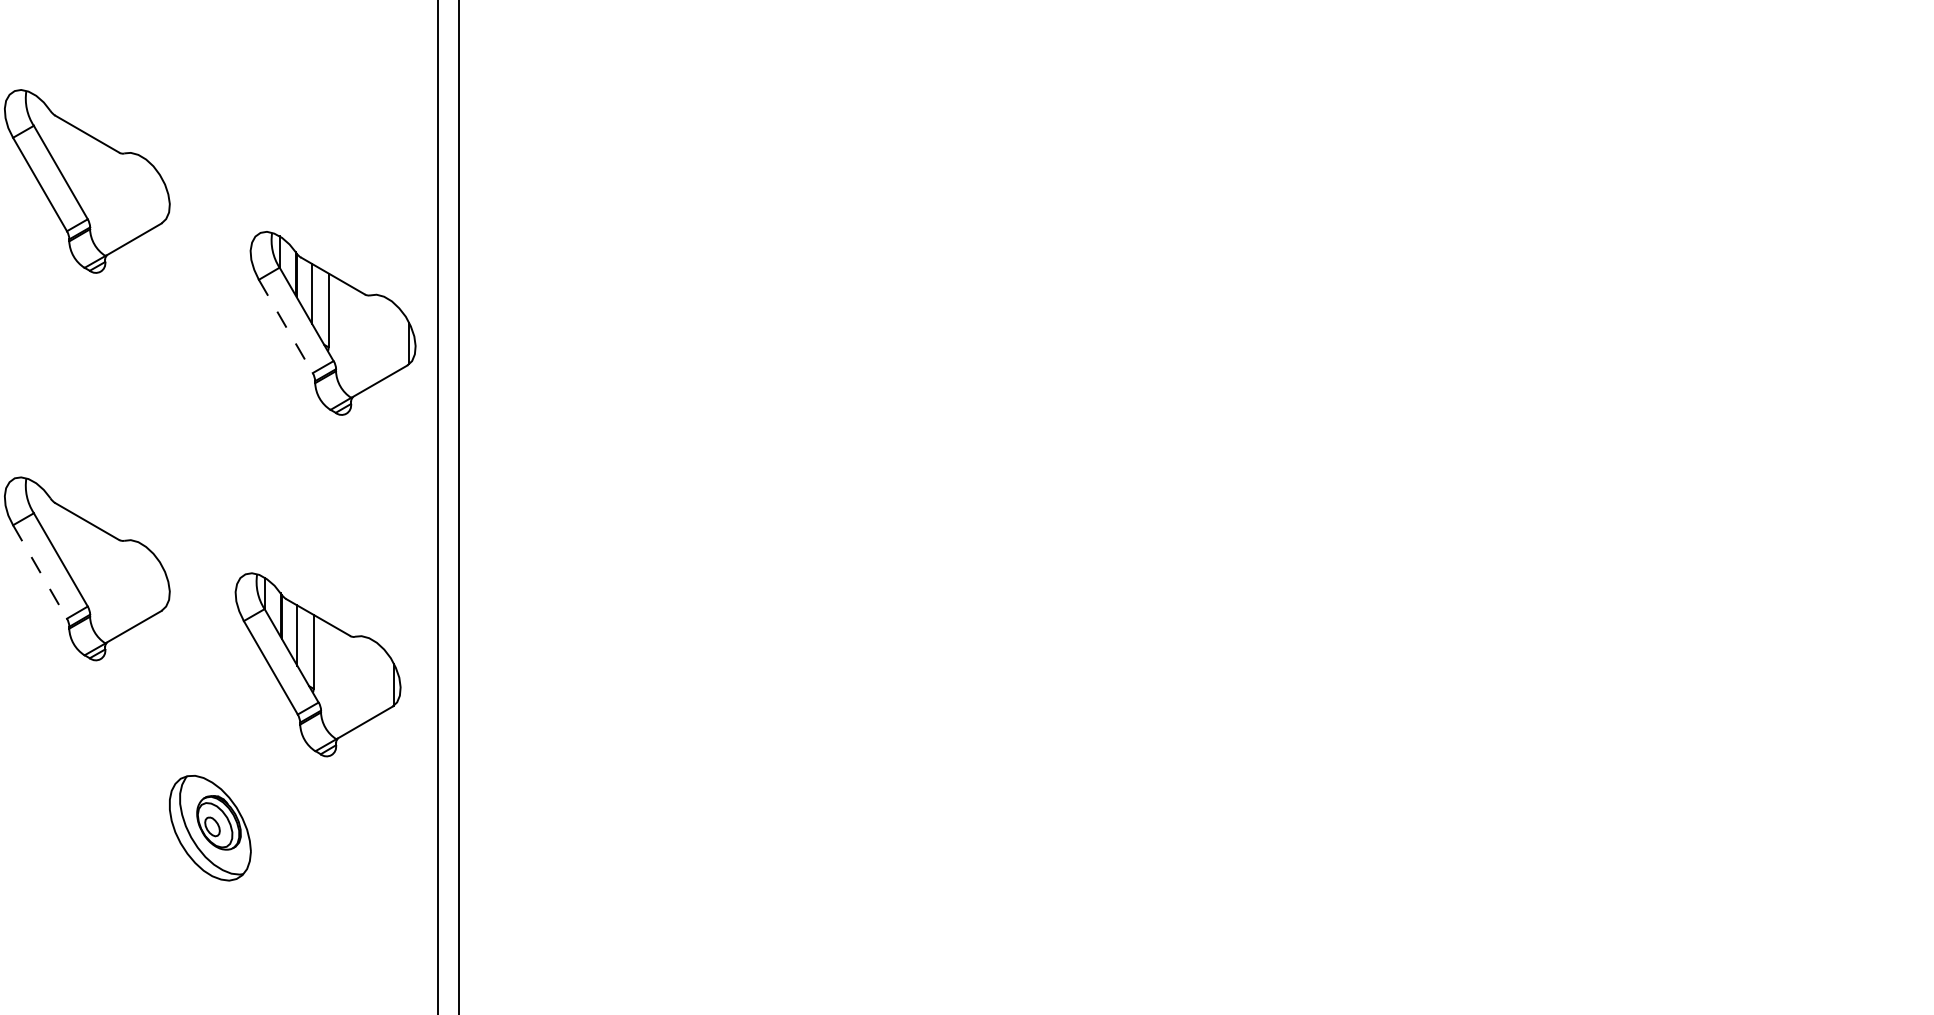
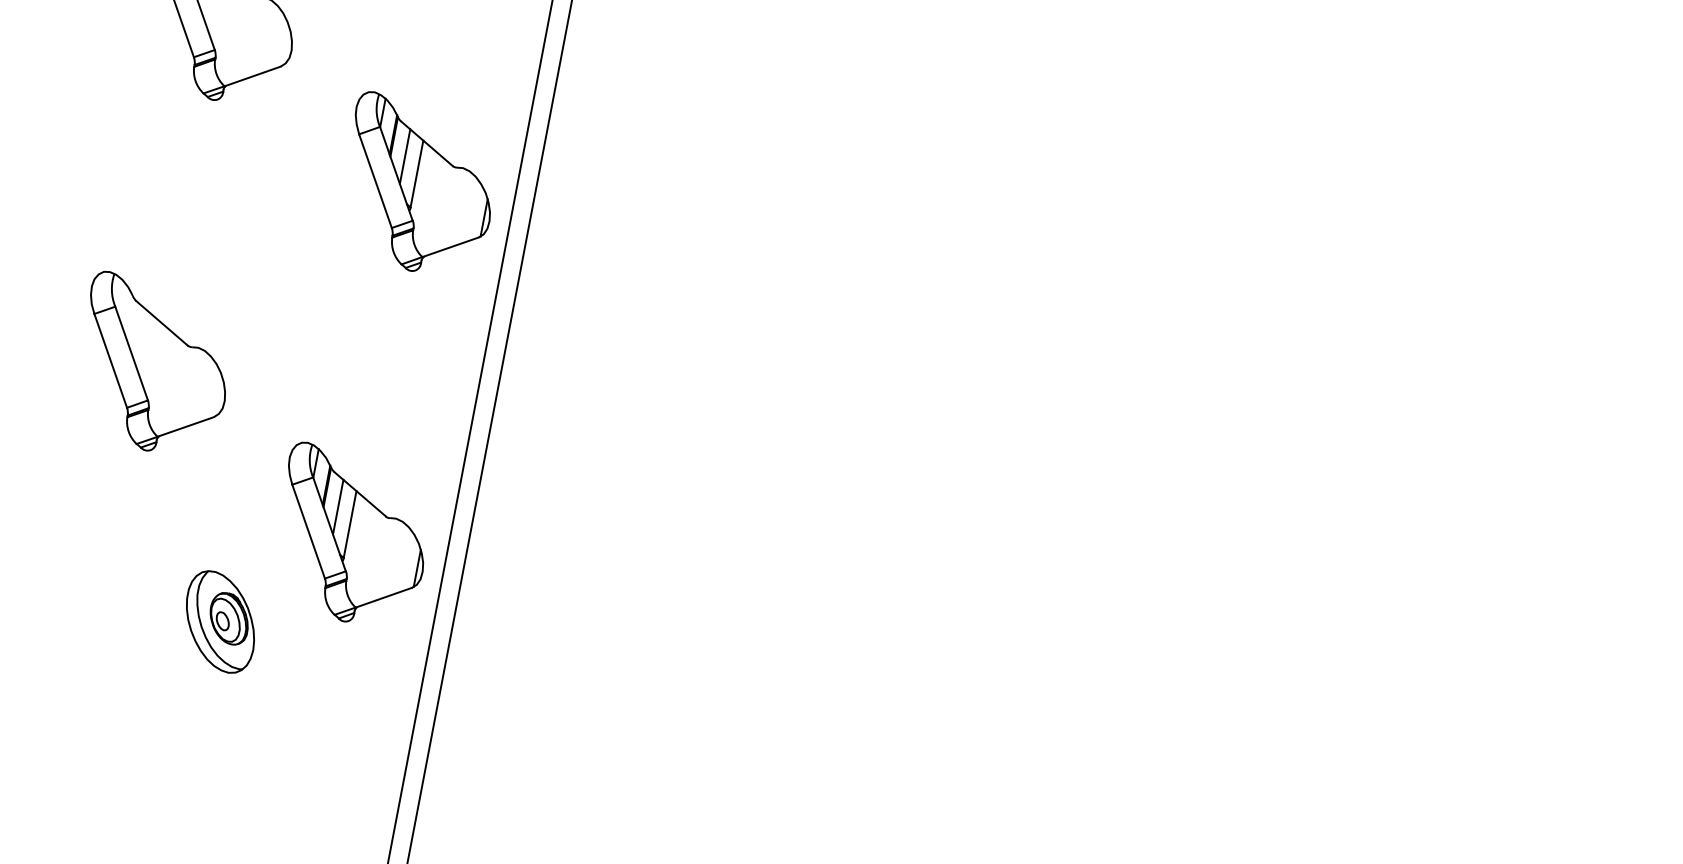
line: (285, 326) -> (375, 181), dashed -> solid
line: (40, 571) -> (111, 360), dashed -> solid
part: (317, 664) -> (351, 536), moved

